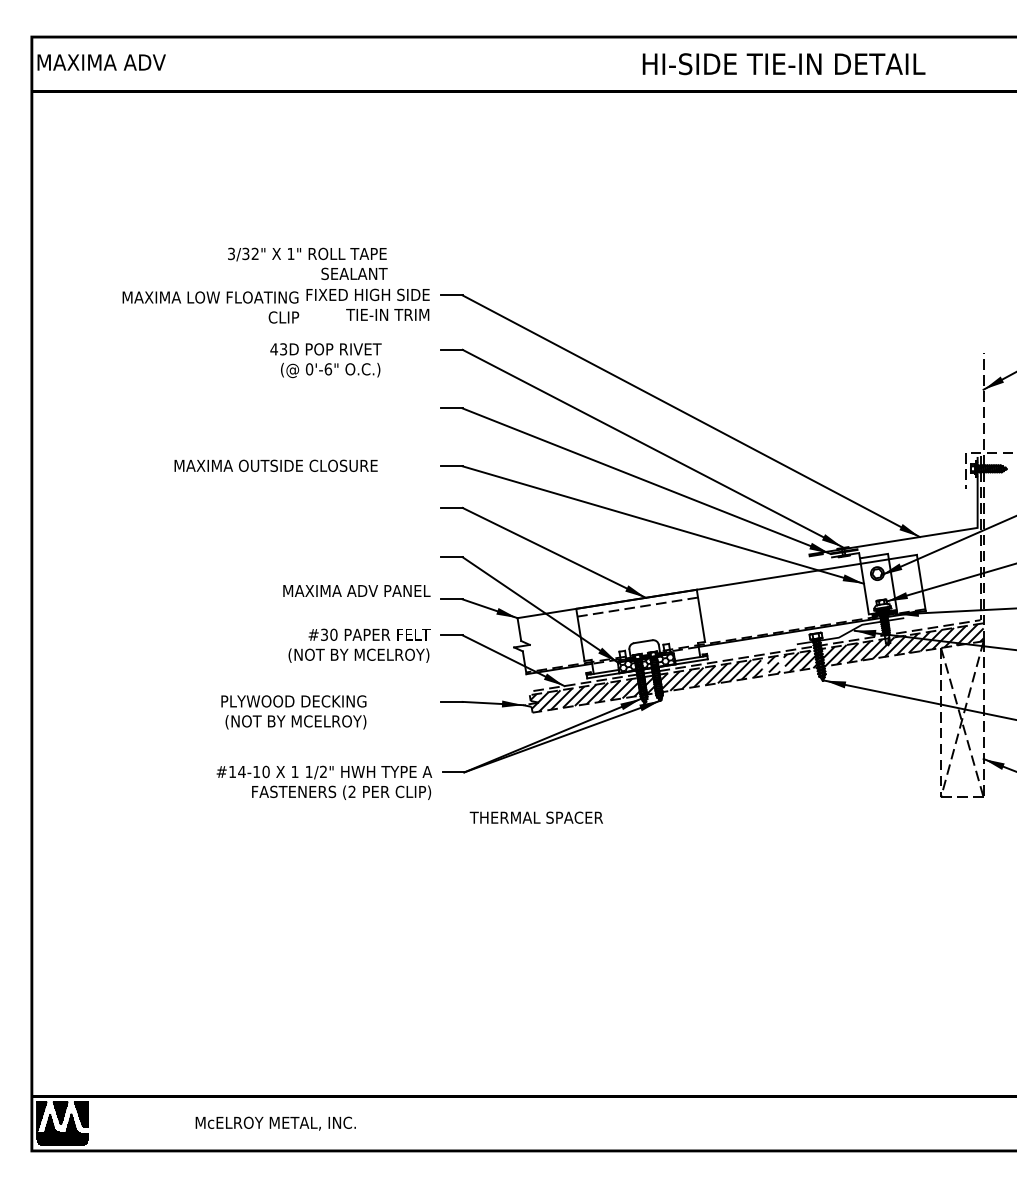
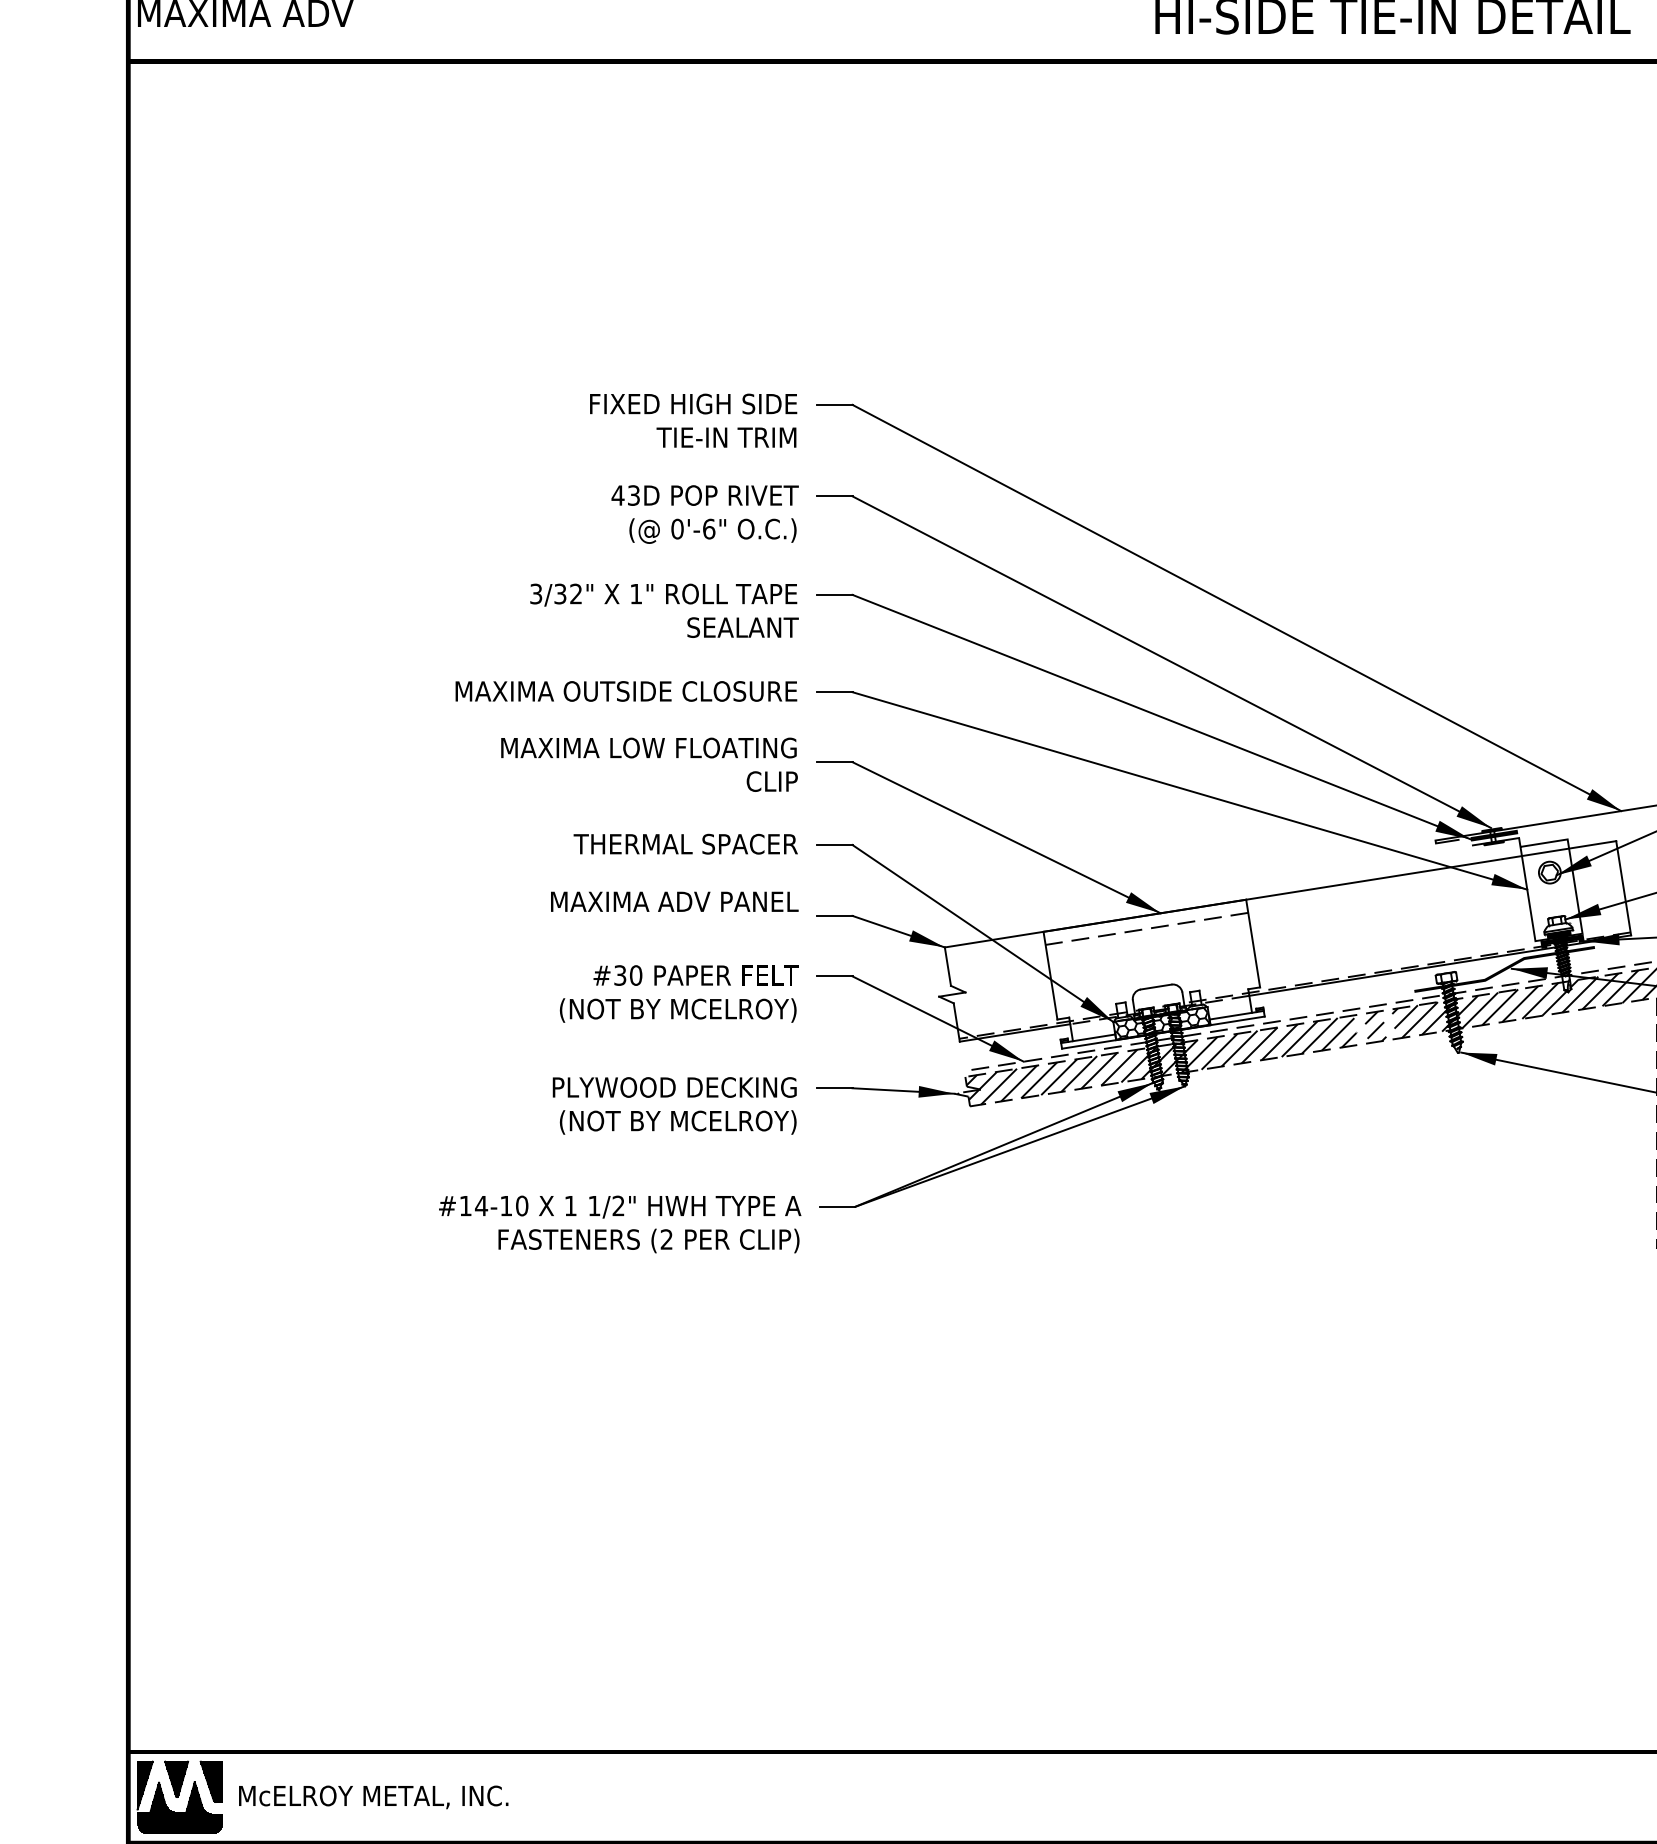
text: (307, 263) -> (663, 610), moved
text: (210, 307) -> (648, 764), moved
text: (325, 360) -> (704, 514), moved
text: (275, 465) -> (625, 690), moved
text: (293, 712) -> (674, 1106), moved
text: (535, 817) -> (684, 843), moved
text: (275, 1123) -> (373, 1797), moved

